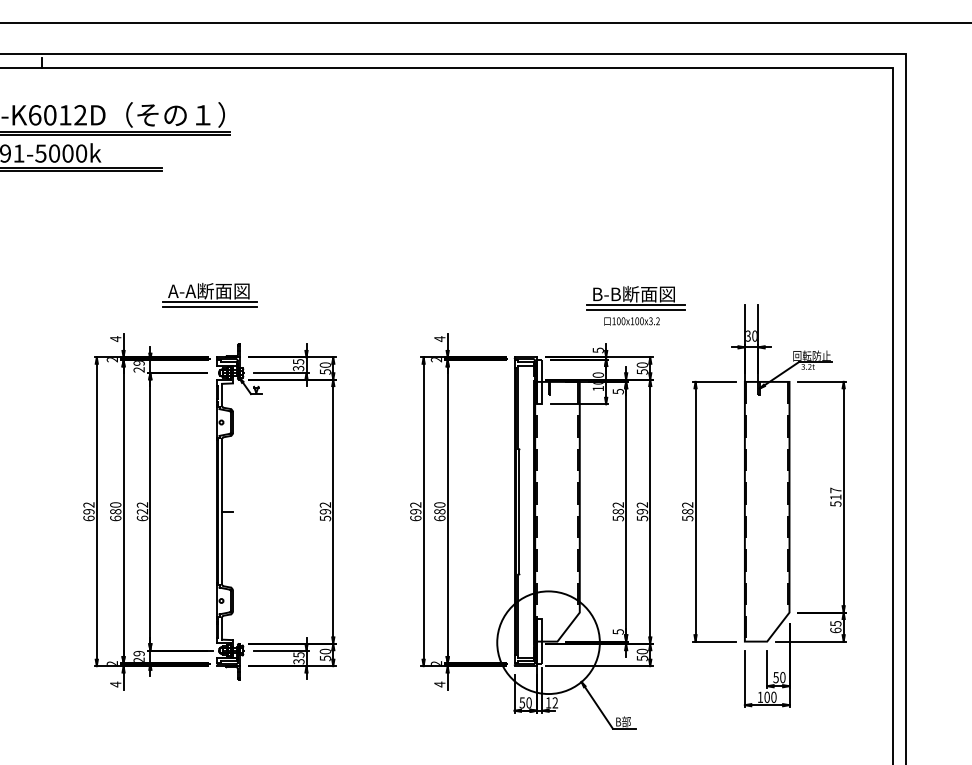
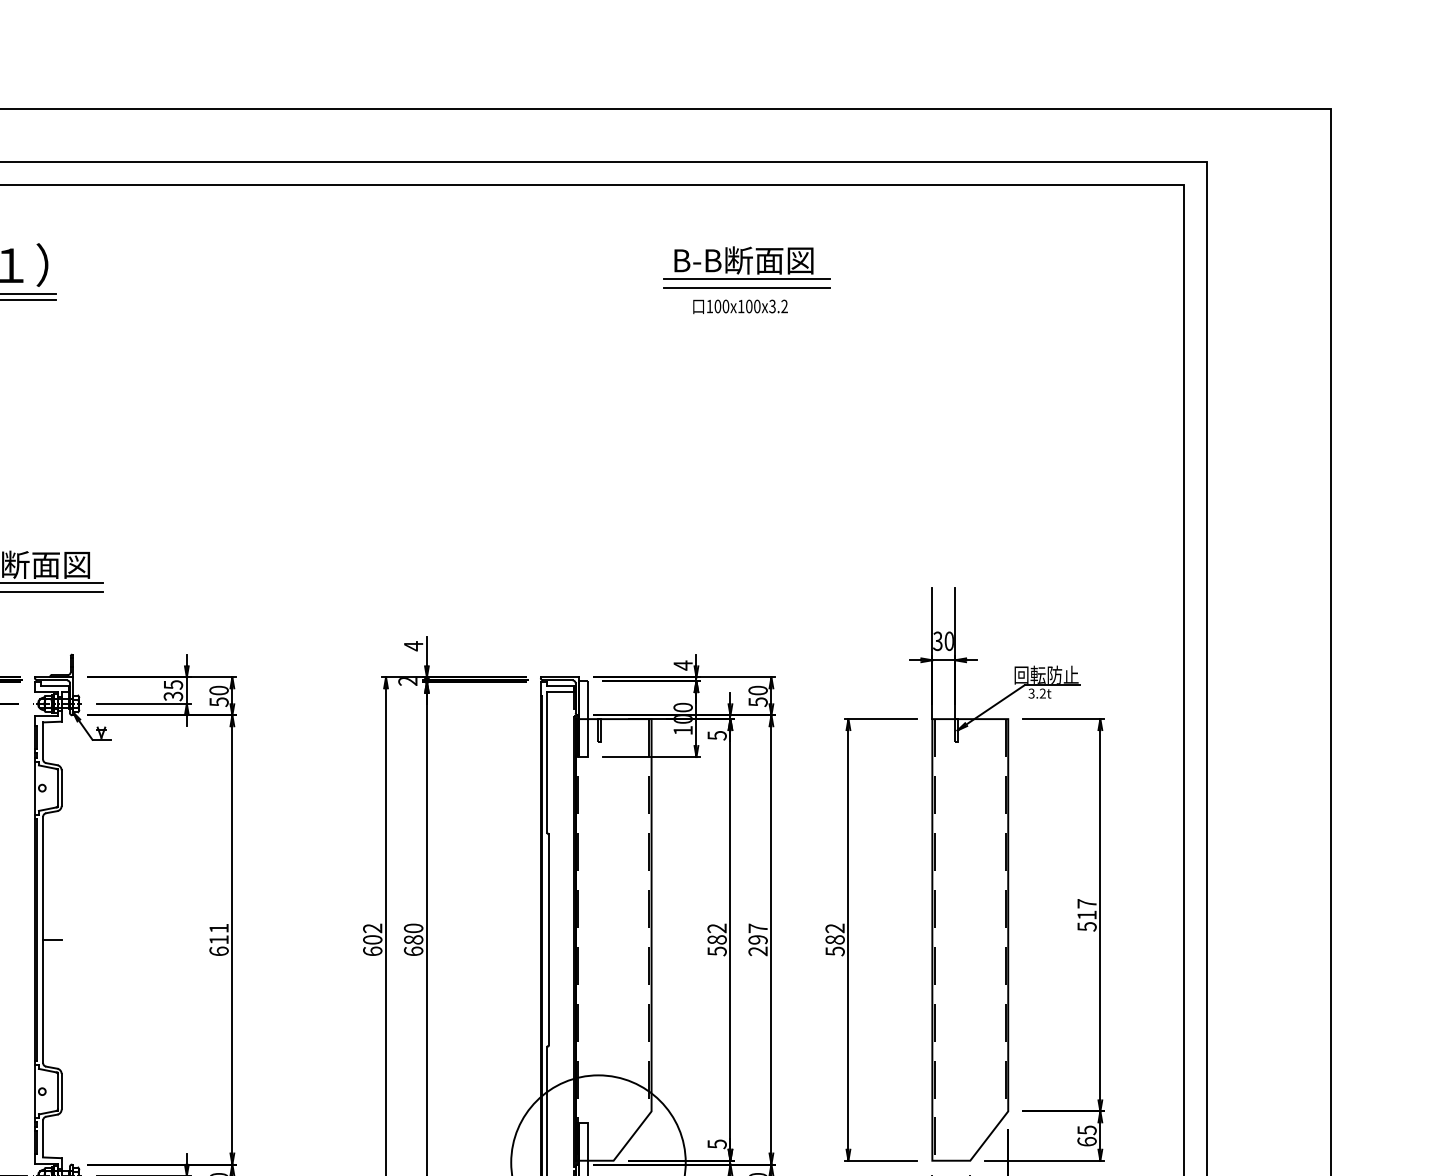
part: (635, 305) -> (746, 279), moved
text: (597, 350) -> (681, 665), 5 -> 4
text: (325, 511) -> (219, 939), 592 -> 611
text: (415, 511) -> (372, 939), 692 -> 602
text: (642, 511) -> (758, 939), 592 -> 297

